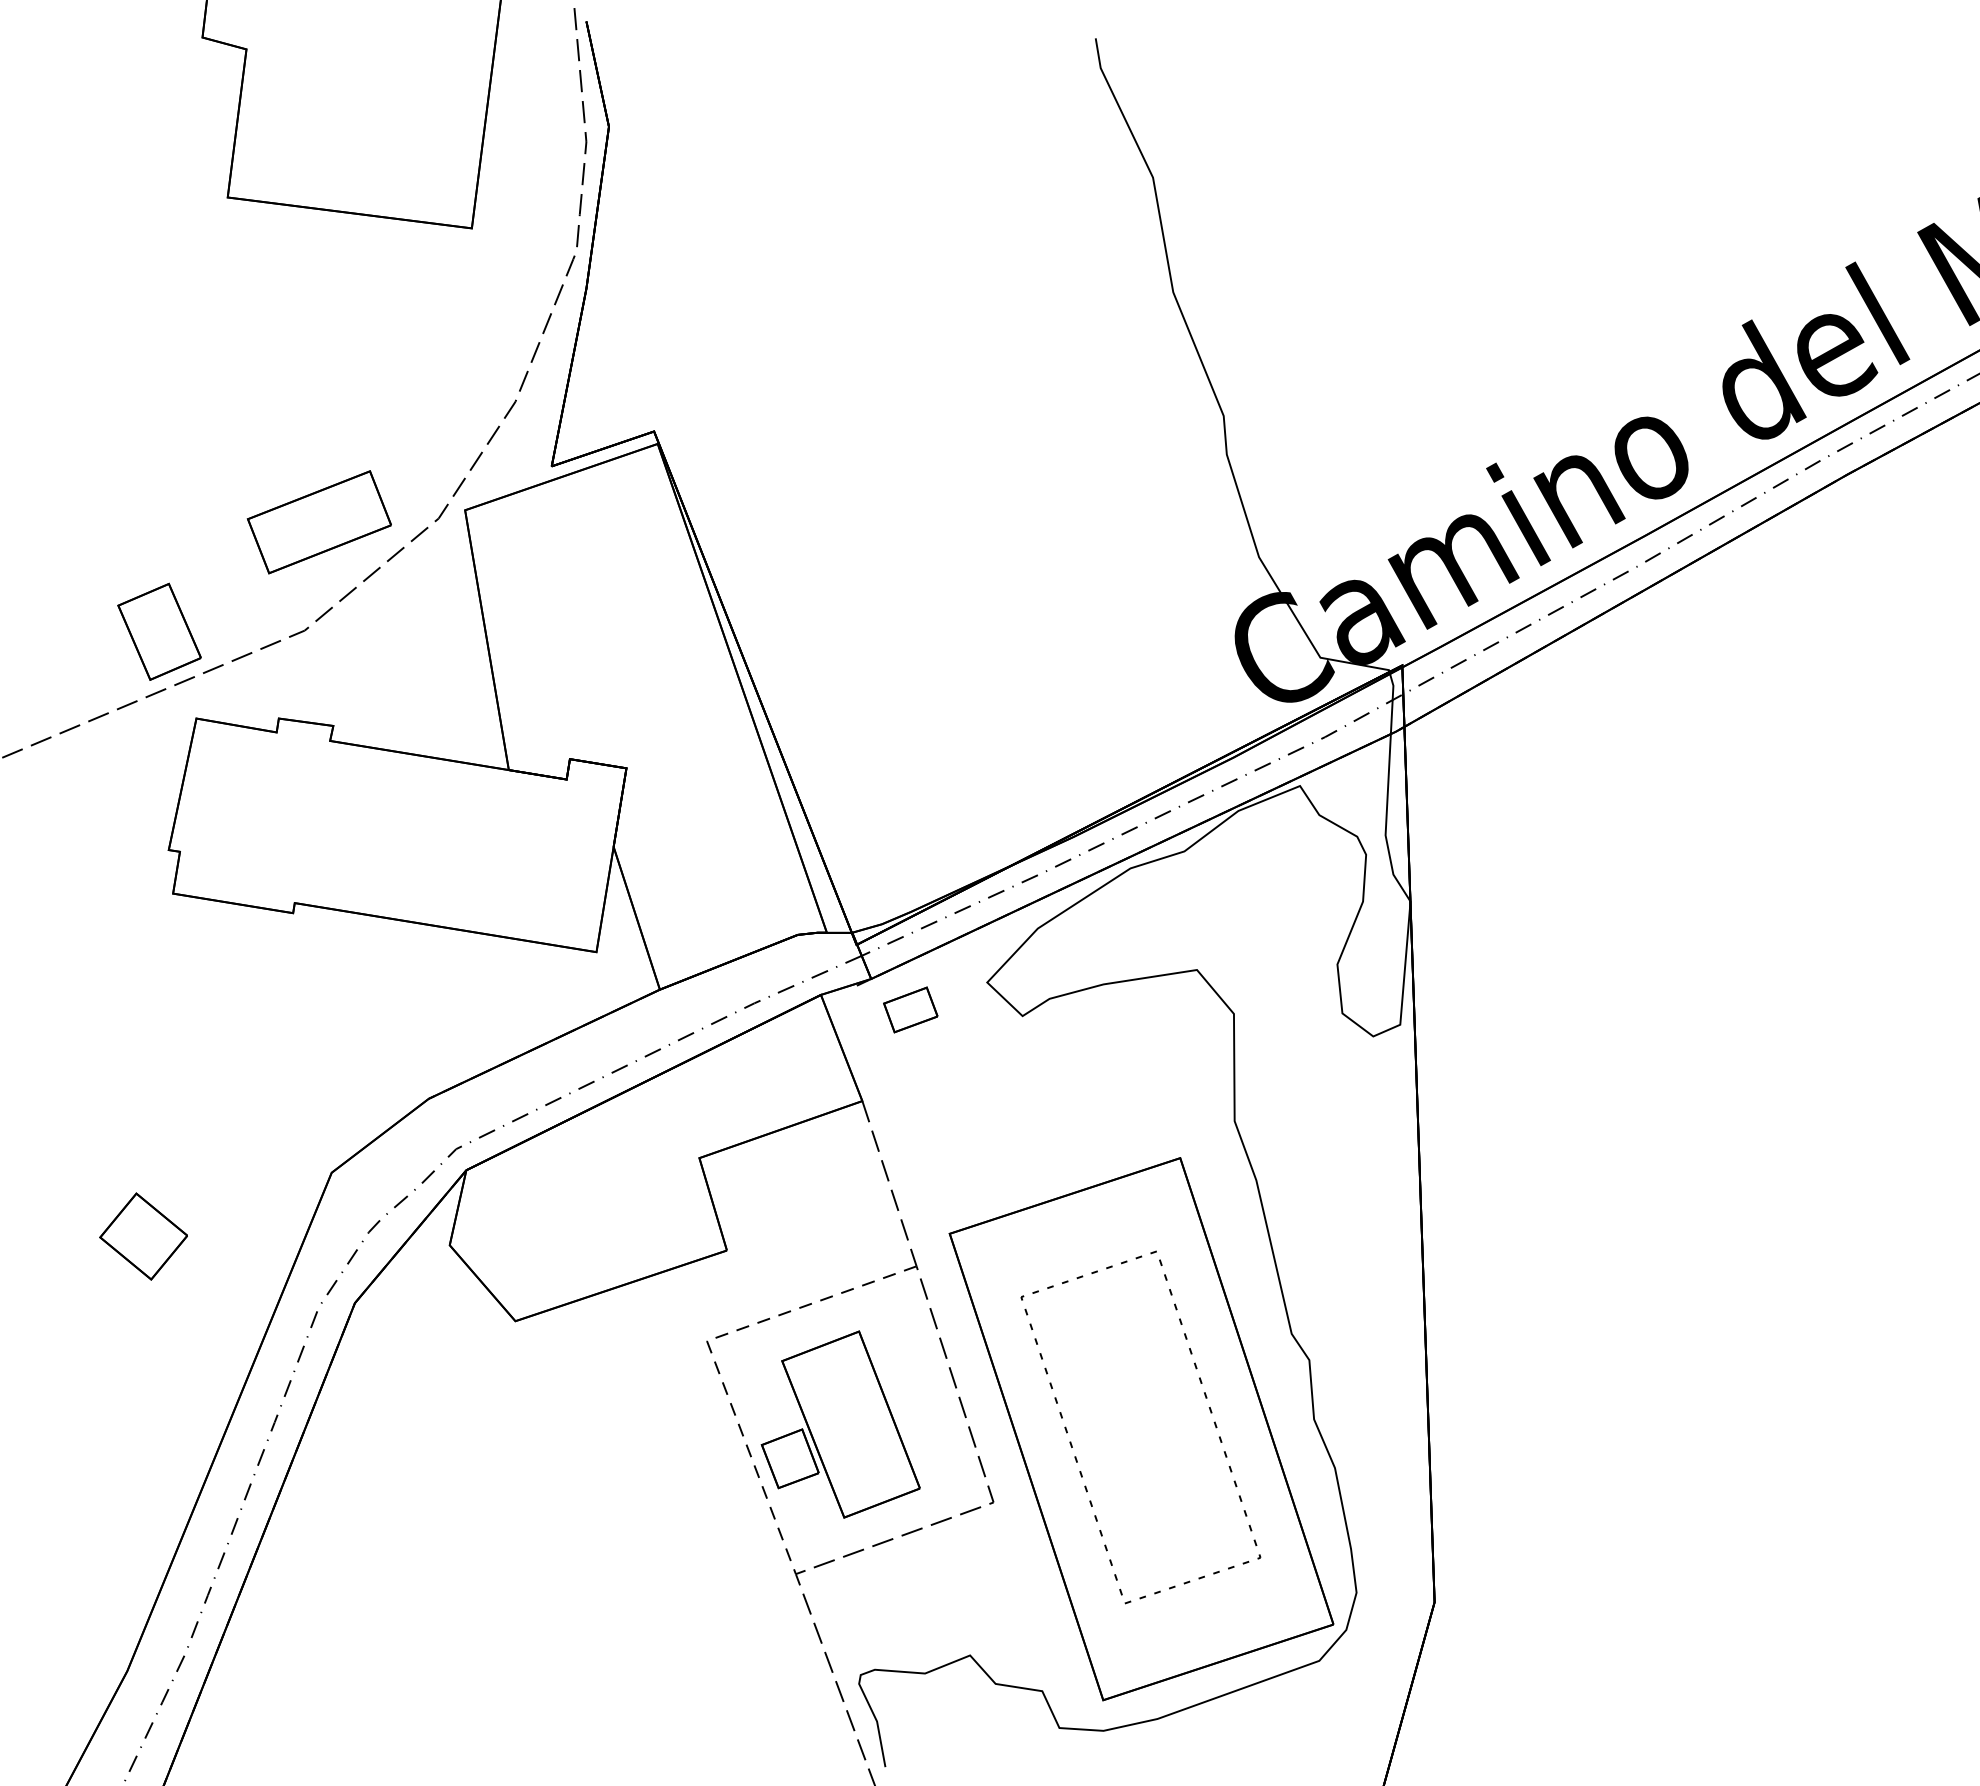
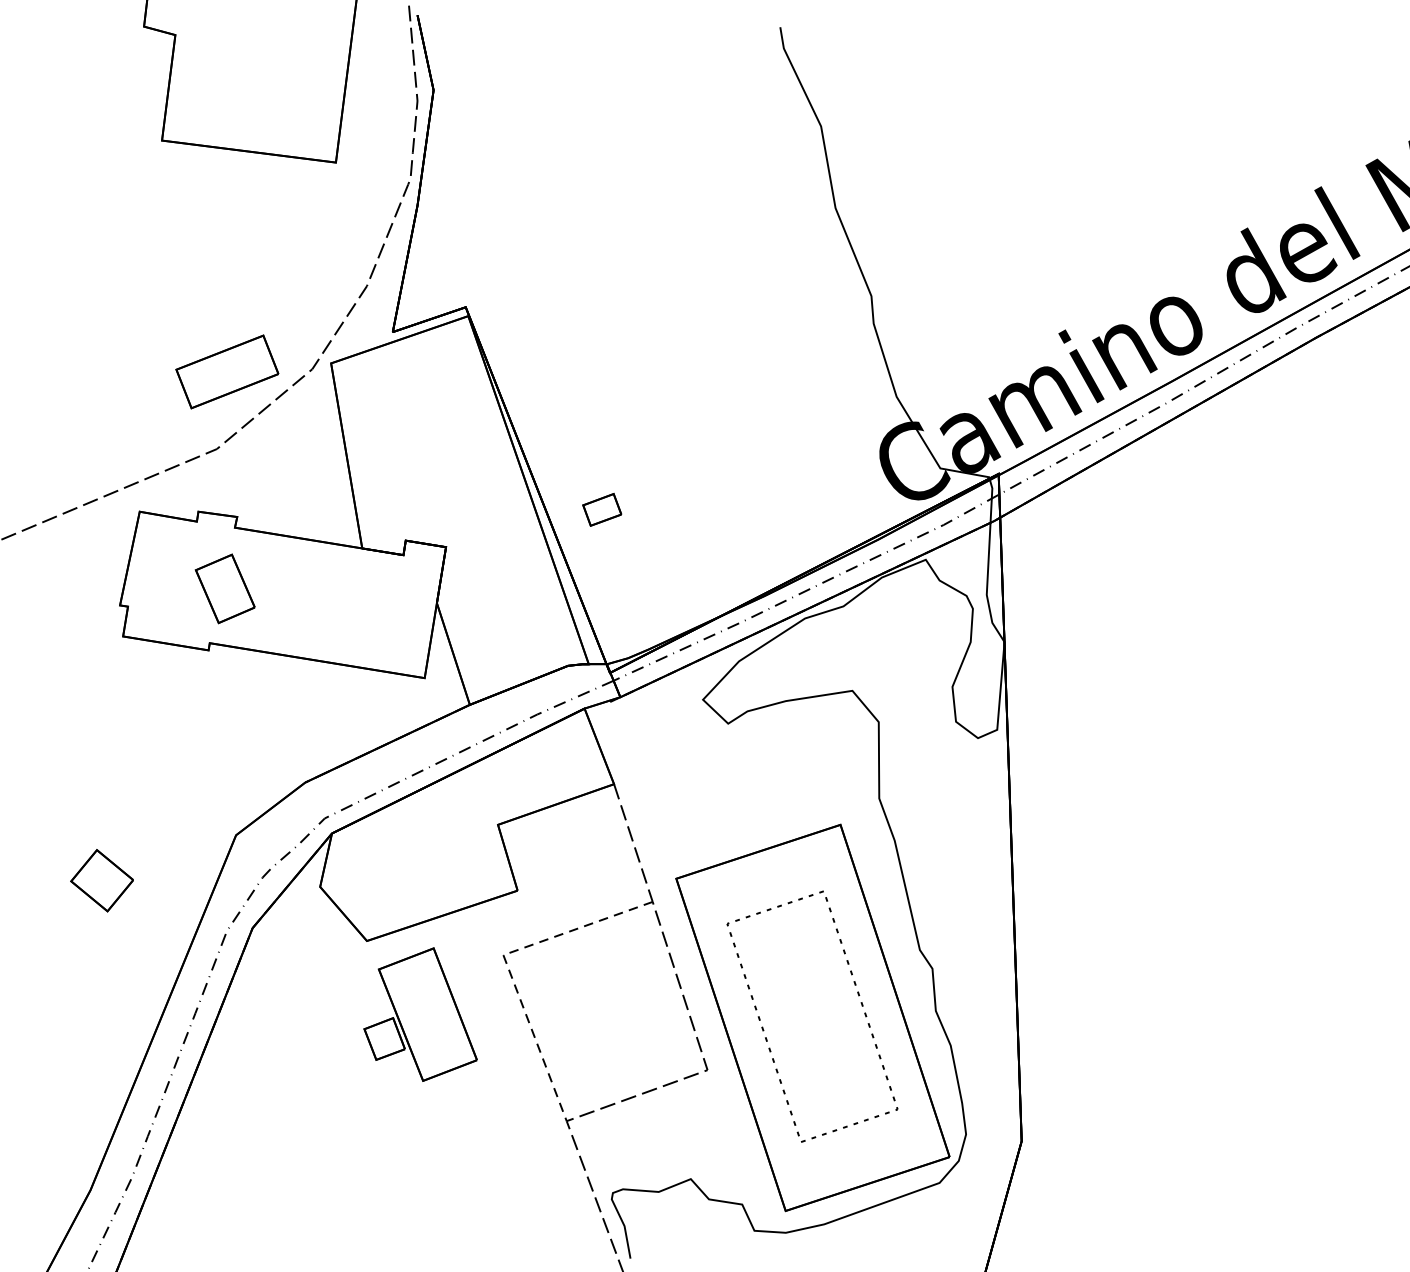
part: (159, 631) -> (225, 588), moved
part: (910, 1009) -> (602, 509), moved
part: (840, 1424) -> (420, 1014), moved

